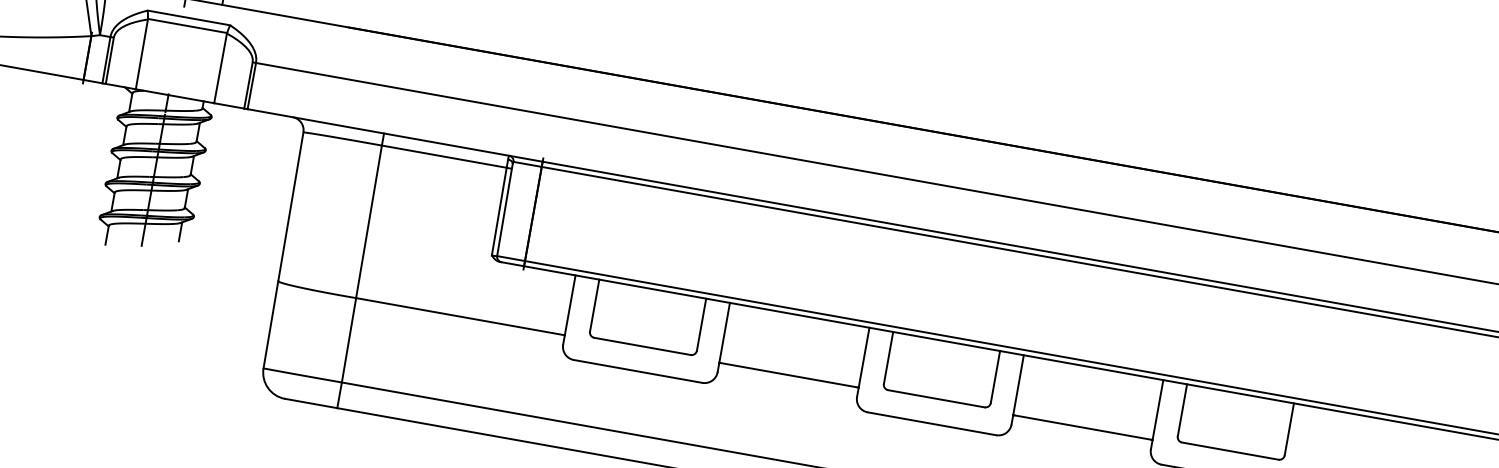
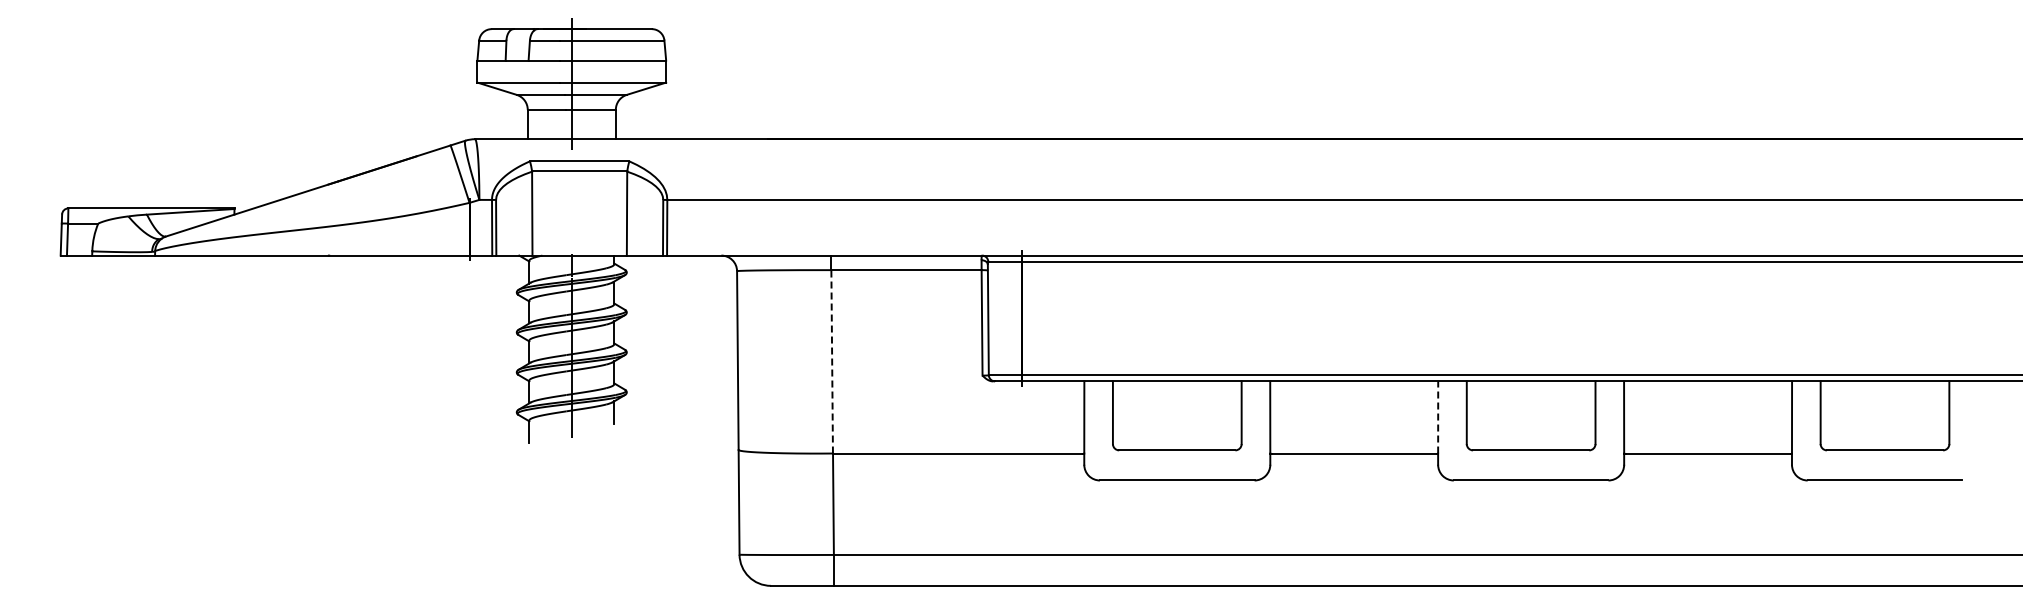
line: (369, 221) -> (832, 361), solid -> dashed
line: (864, 356) -> (1438, 416), solid -> dashed

